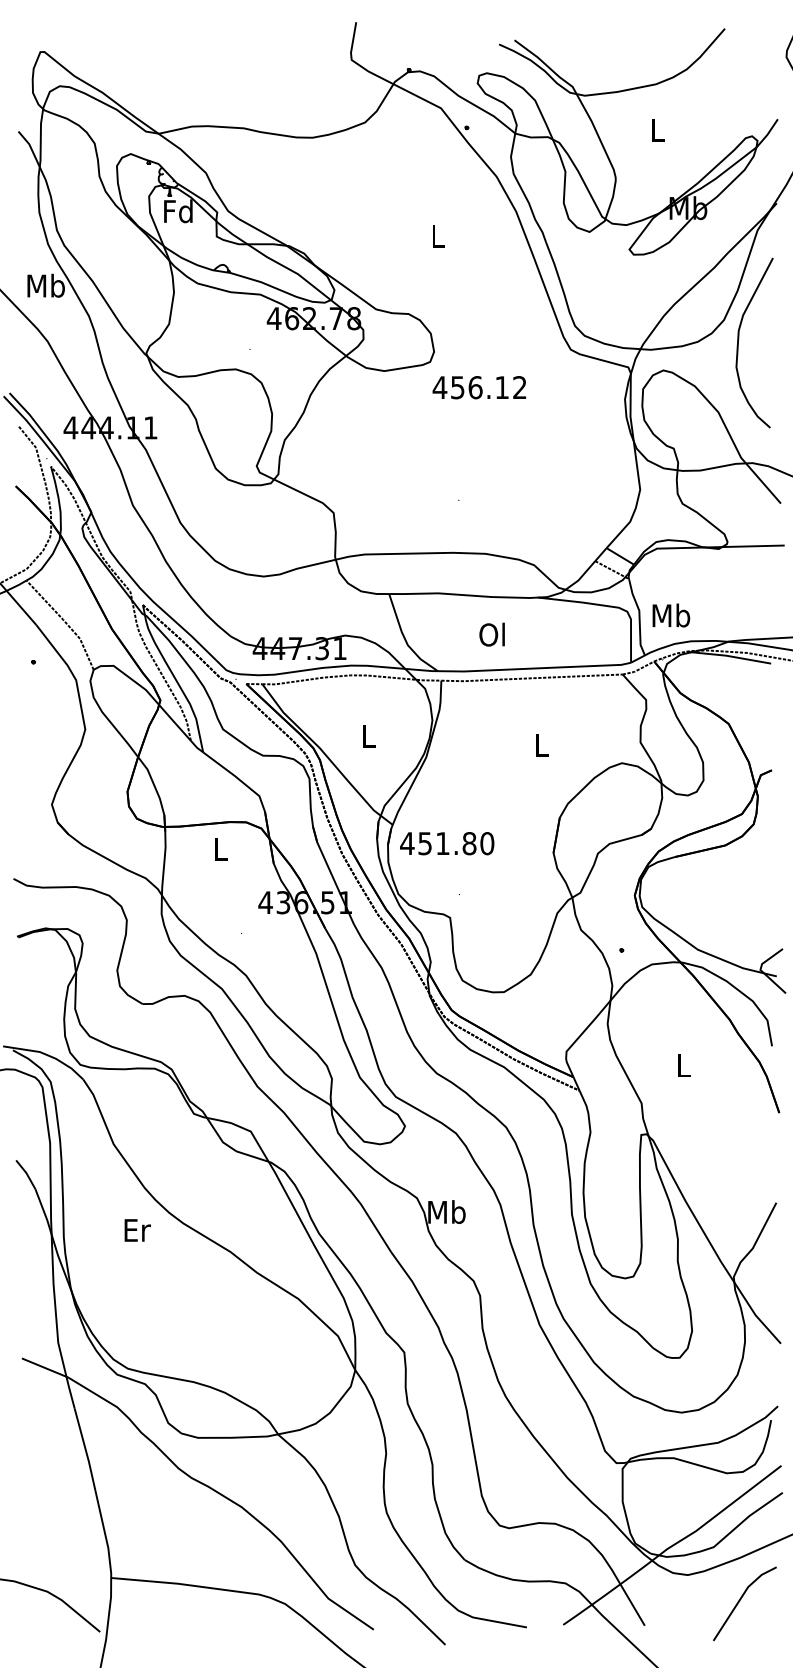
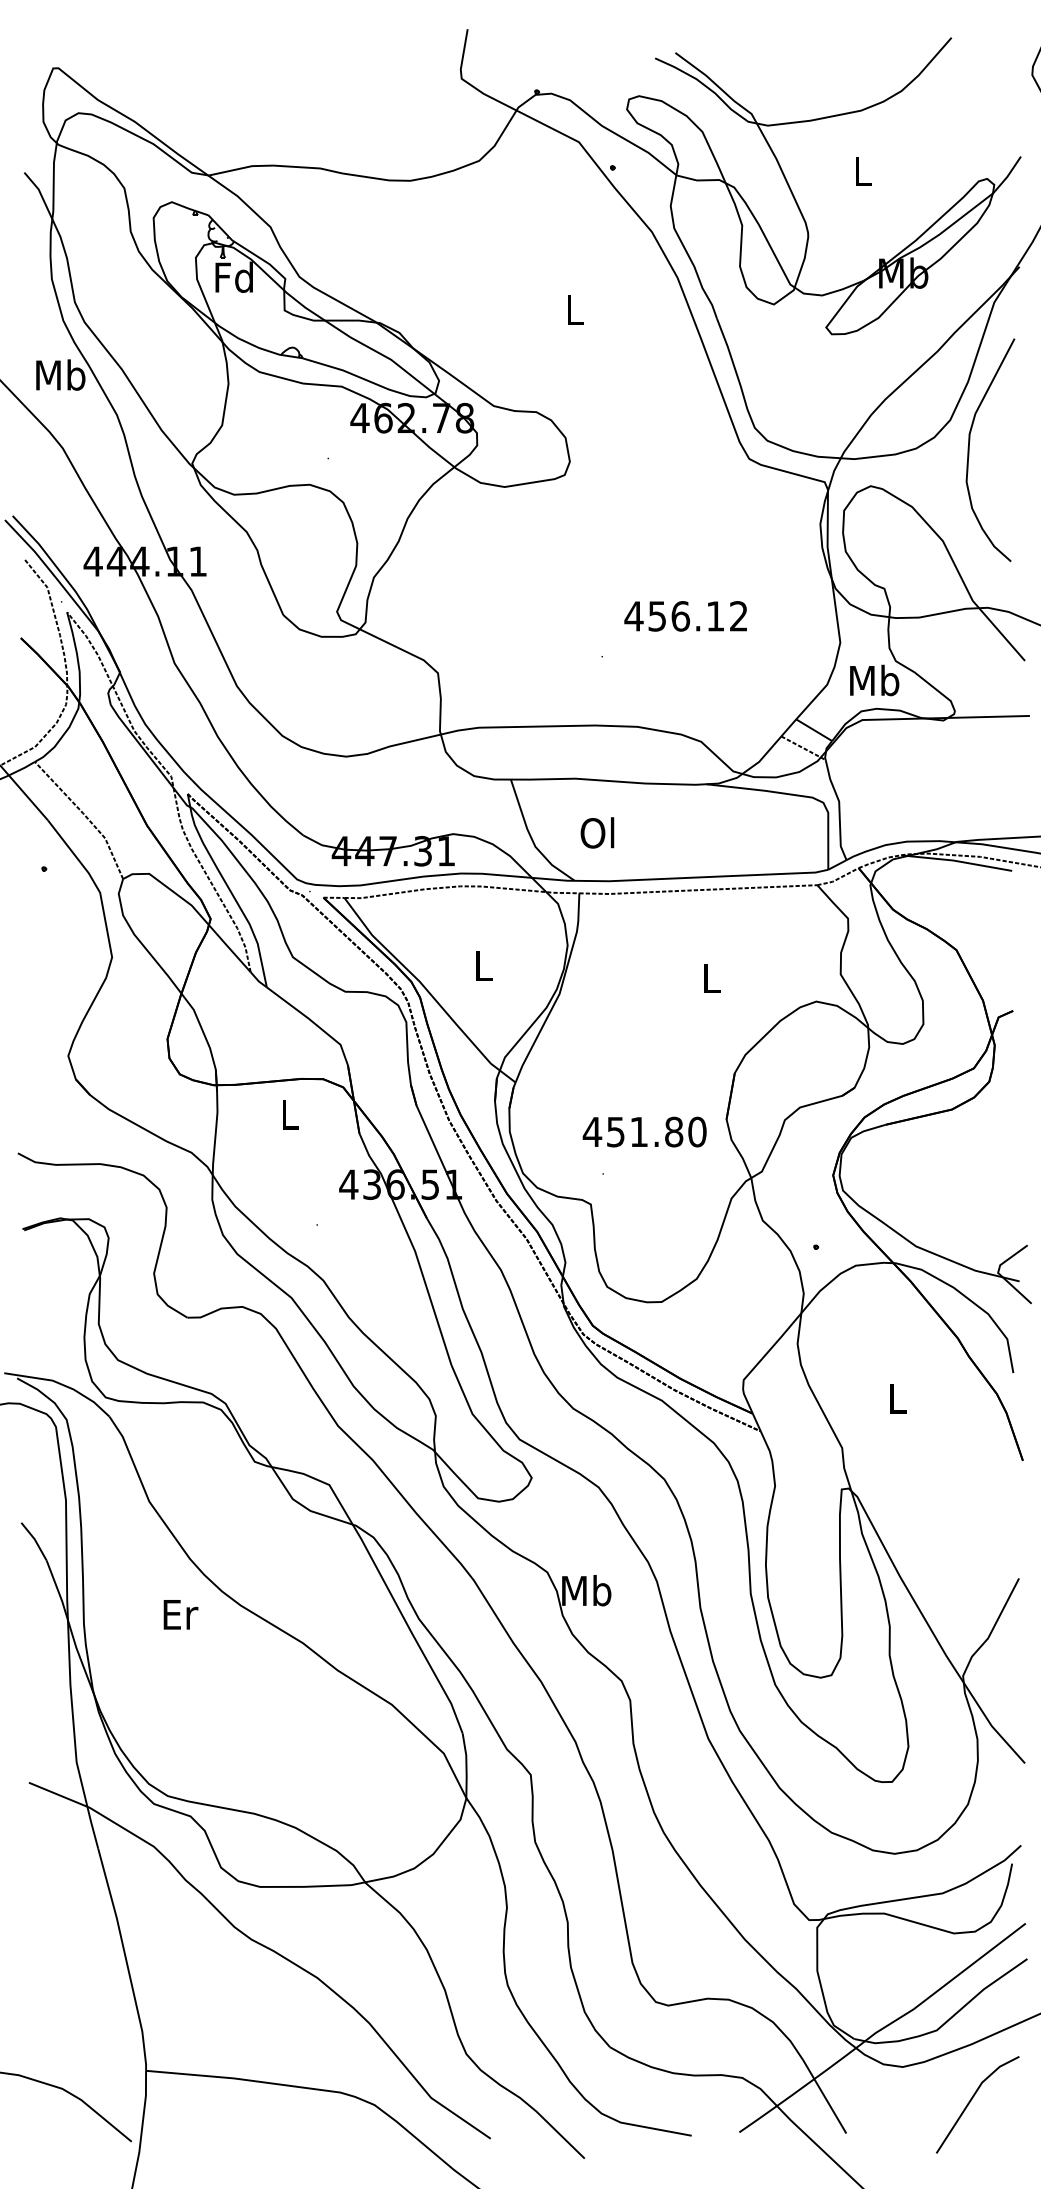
text: (478, 387) -> (684, 616), moved
text: (671, 615) -> (874, 680), moved
text: (491, 634) -> (596, 832), moved
text: (447, 843) -> (645, 1131), moved

